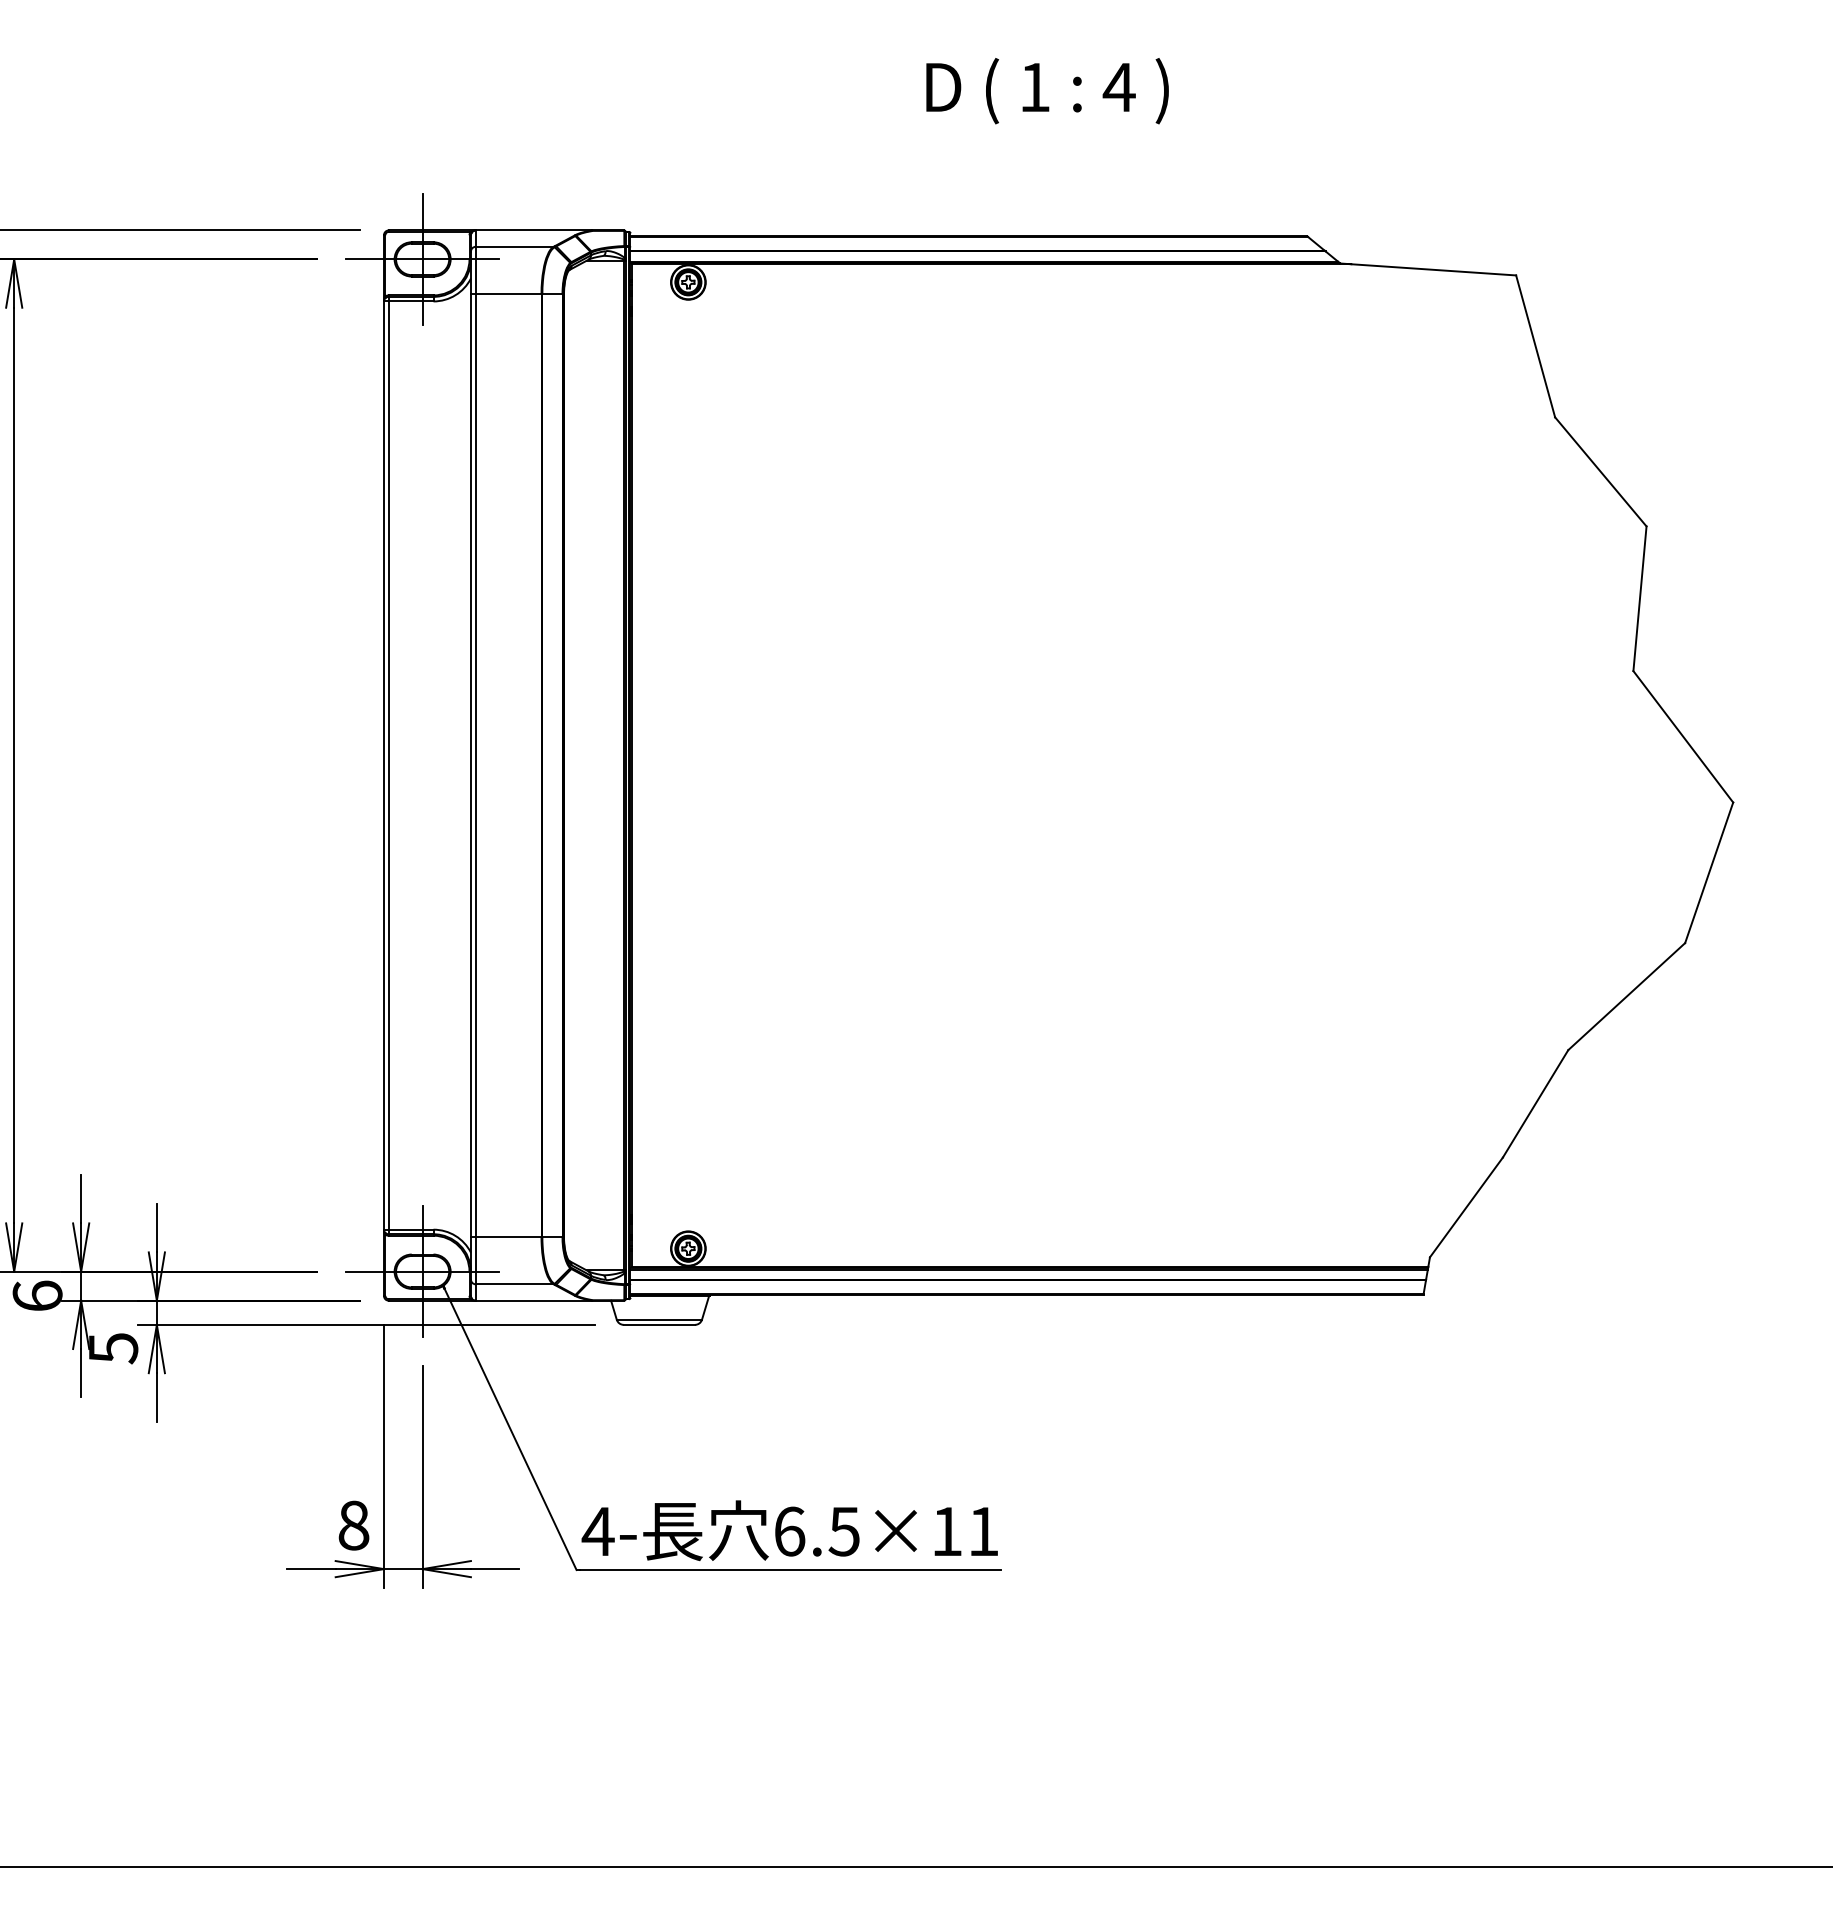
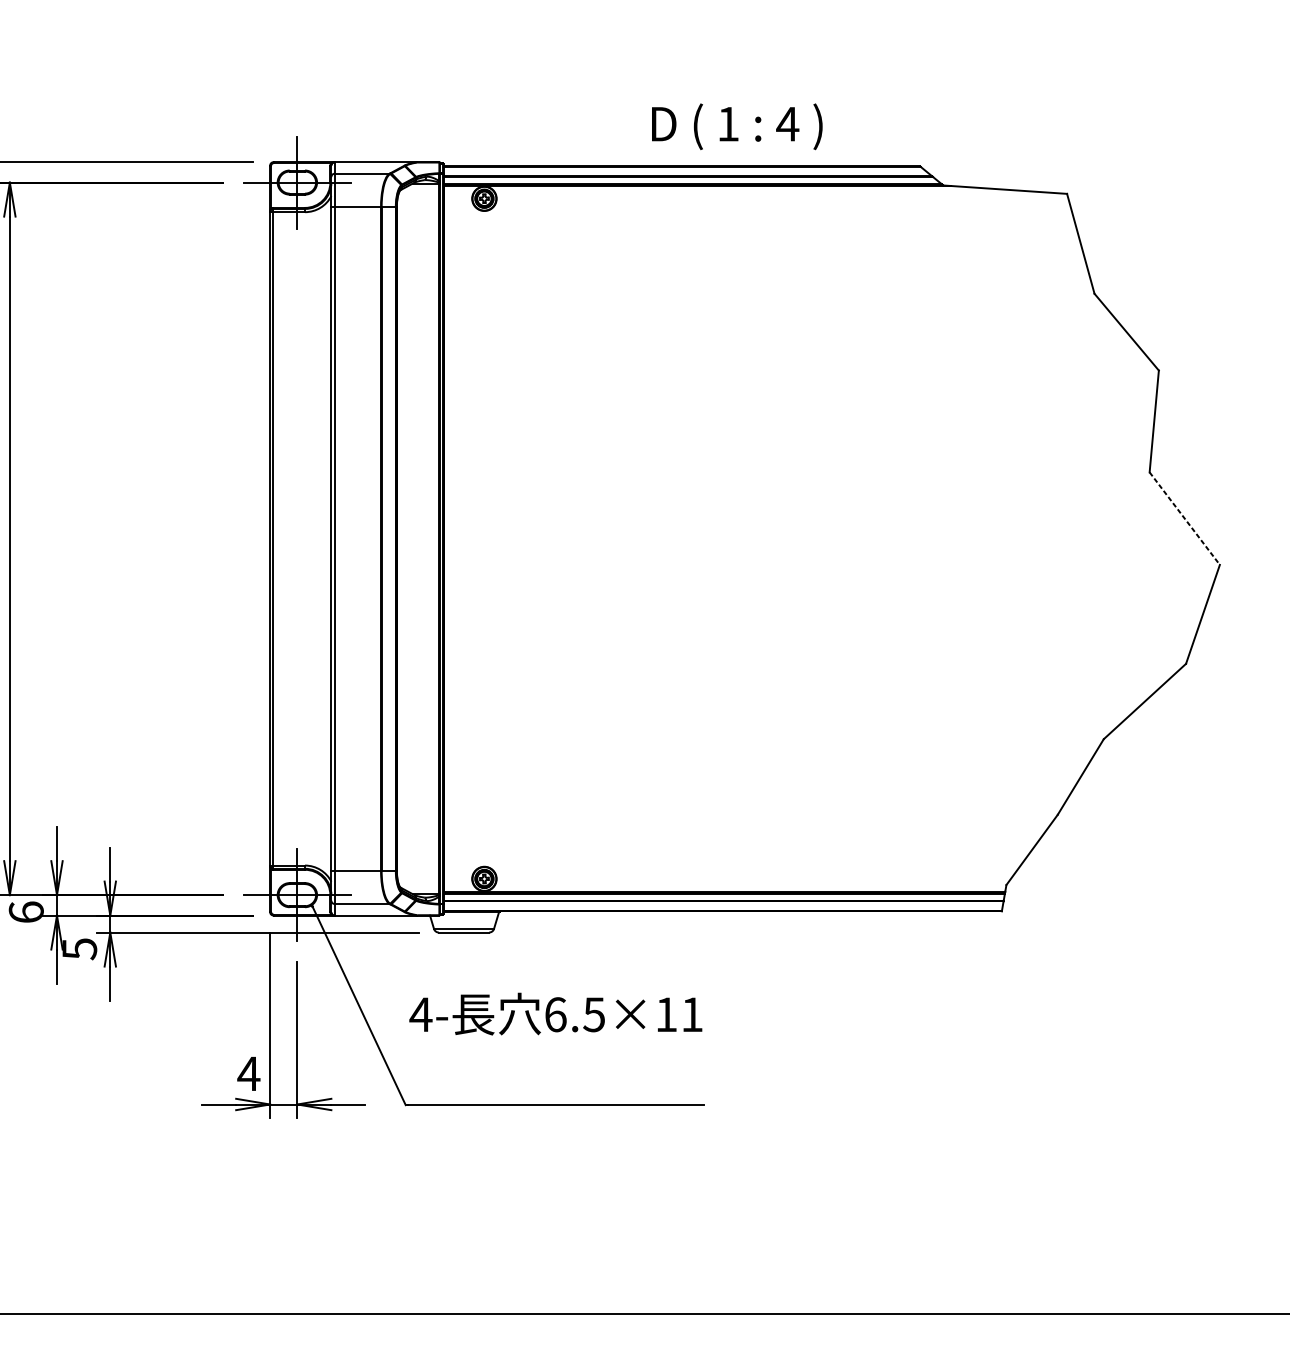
text: (1047, 91) -> (737, 127), moved
line: (1683, 736) -> (1184, 518), solid -> dashed
text: (353, 1525) -> (248, 1073), 8 -> 4
text: (789, 1530) -> (555, 1013), moved

